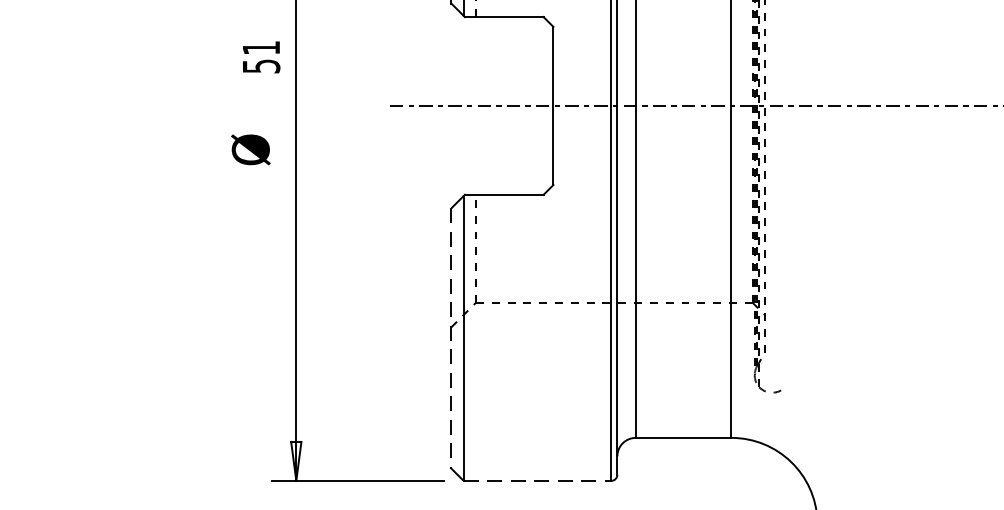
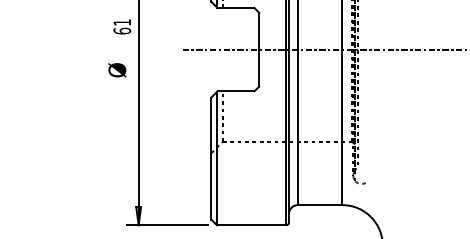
text: (261, 64) -> (122, 30), 51 -> 61
line: (451, 338) -> (211, 158), dashed -> solid
line: (537, 481) -> (251, 225), dashed -> solid

